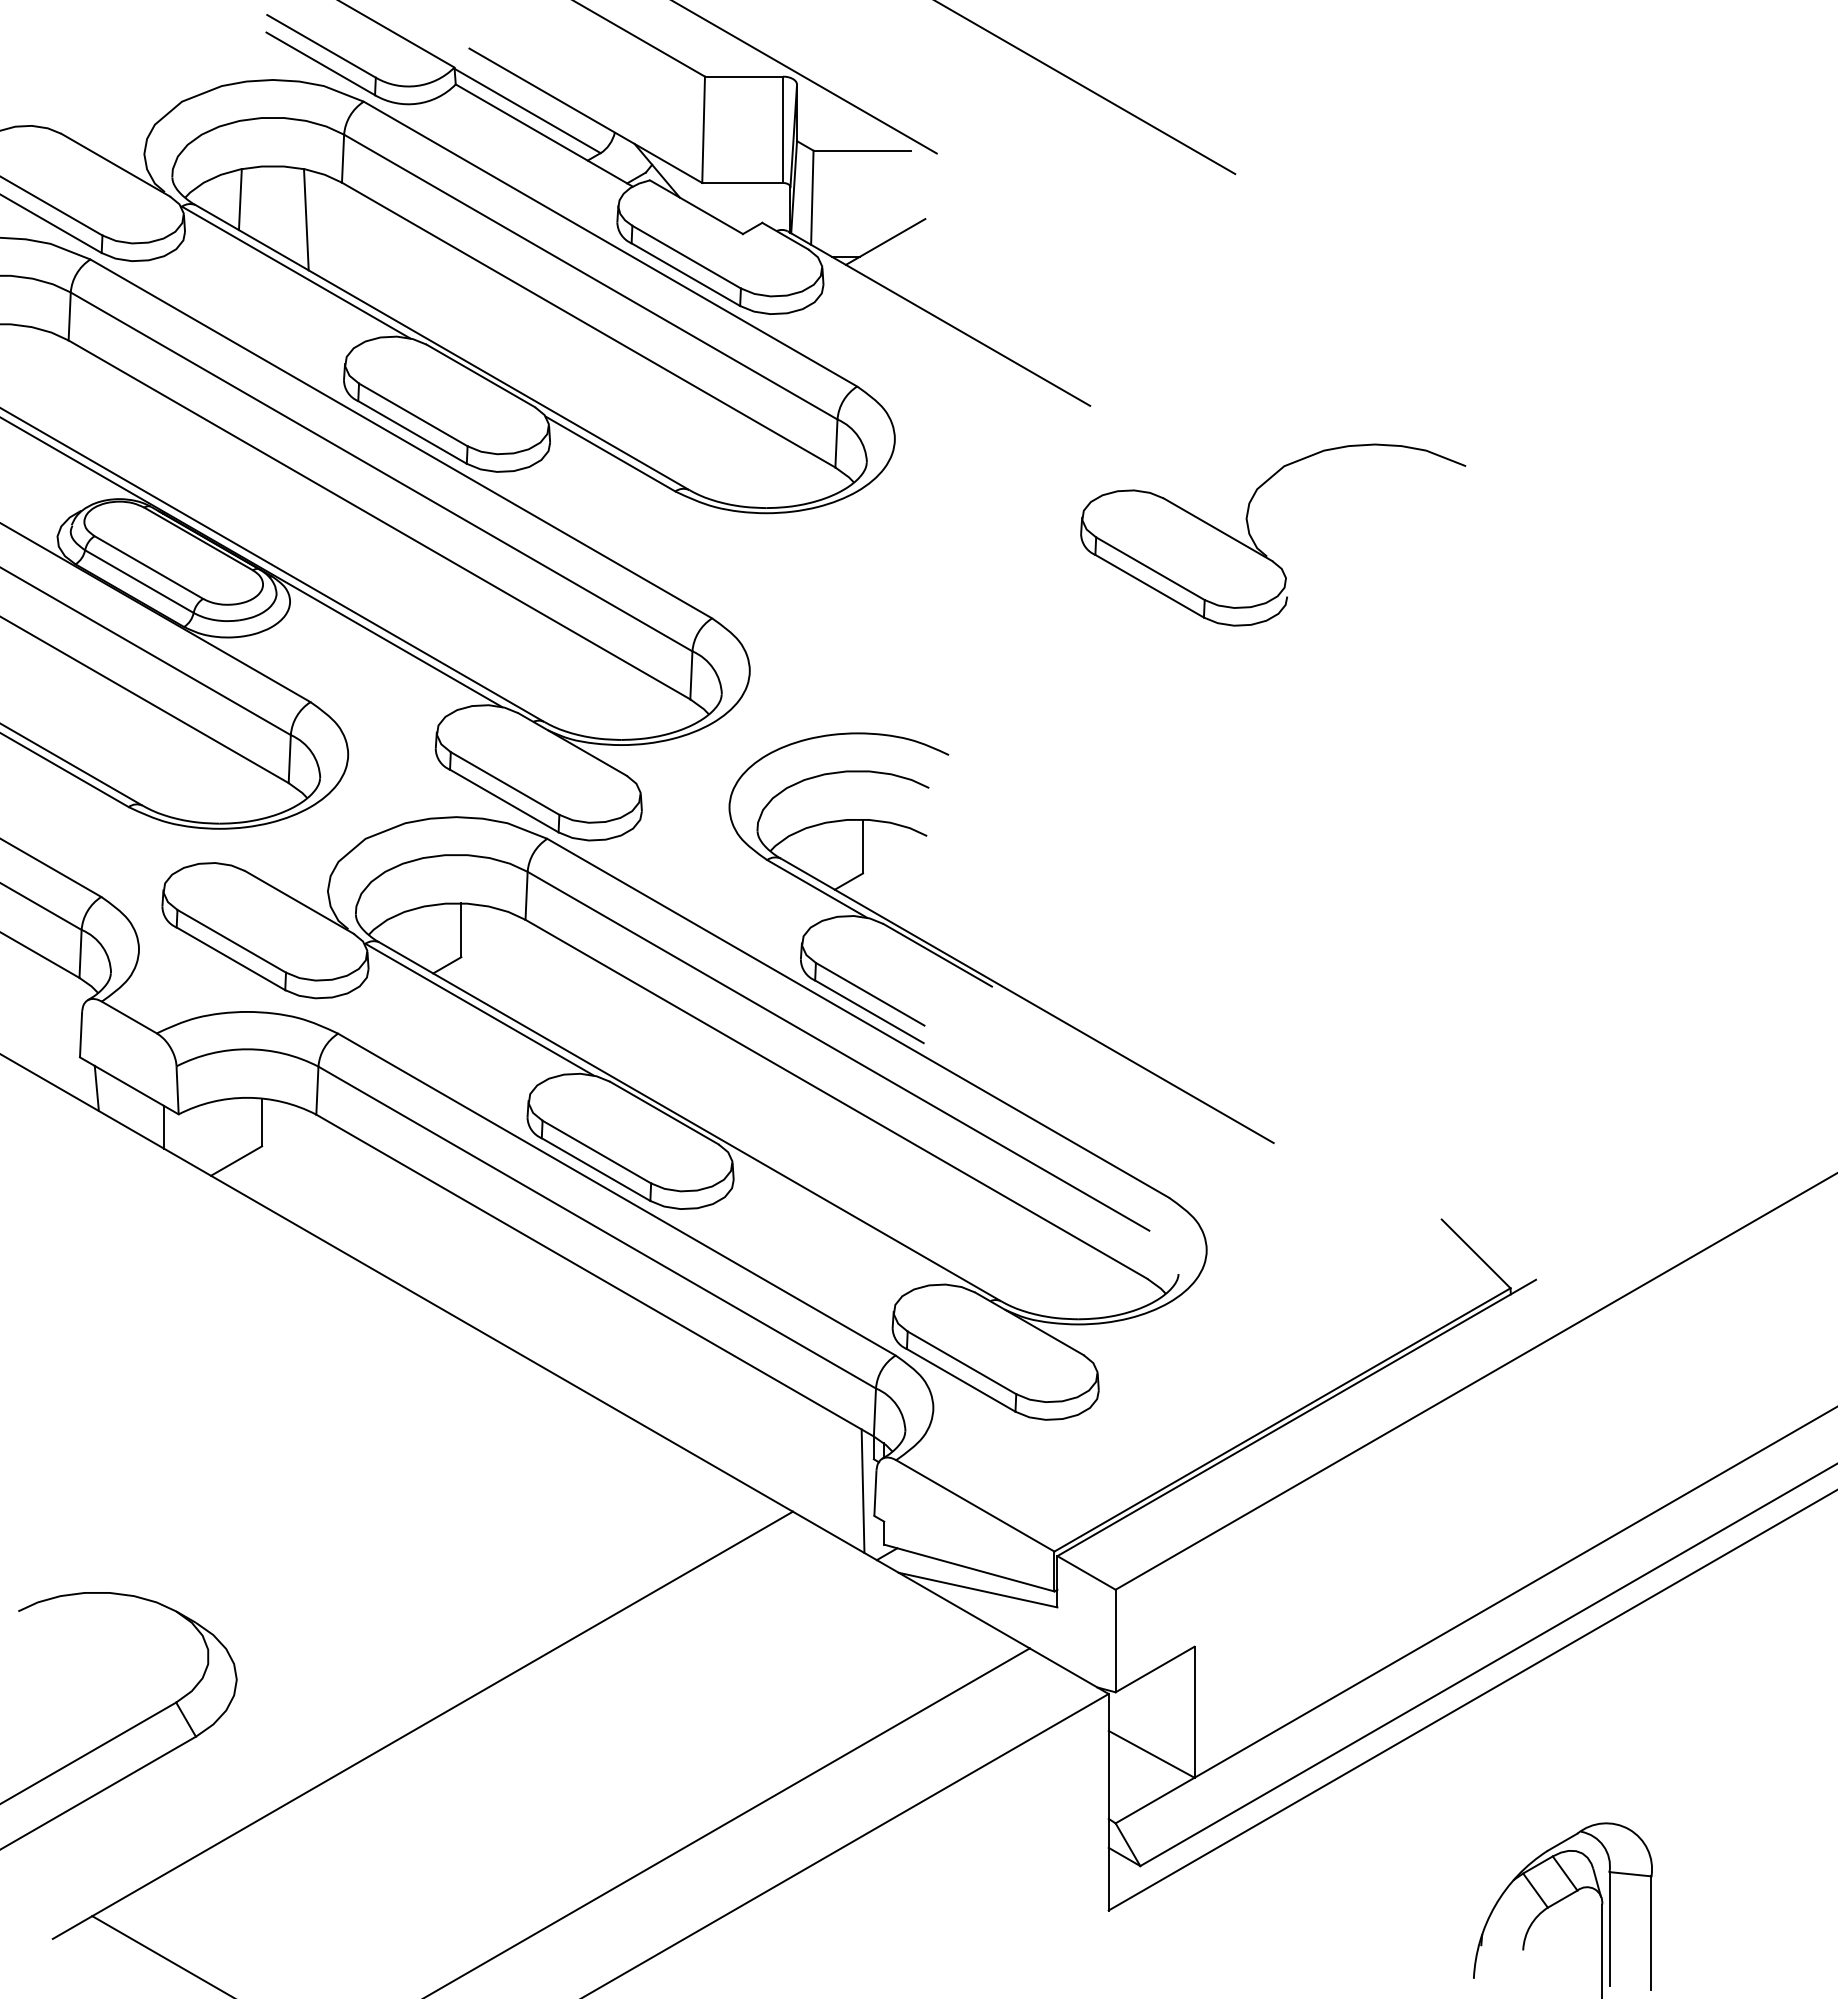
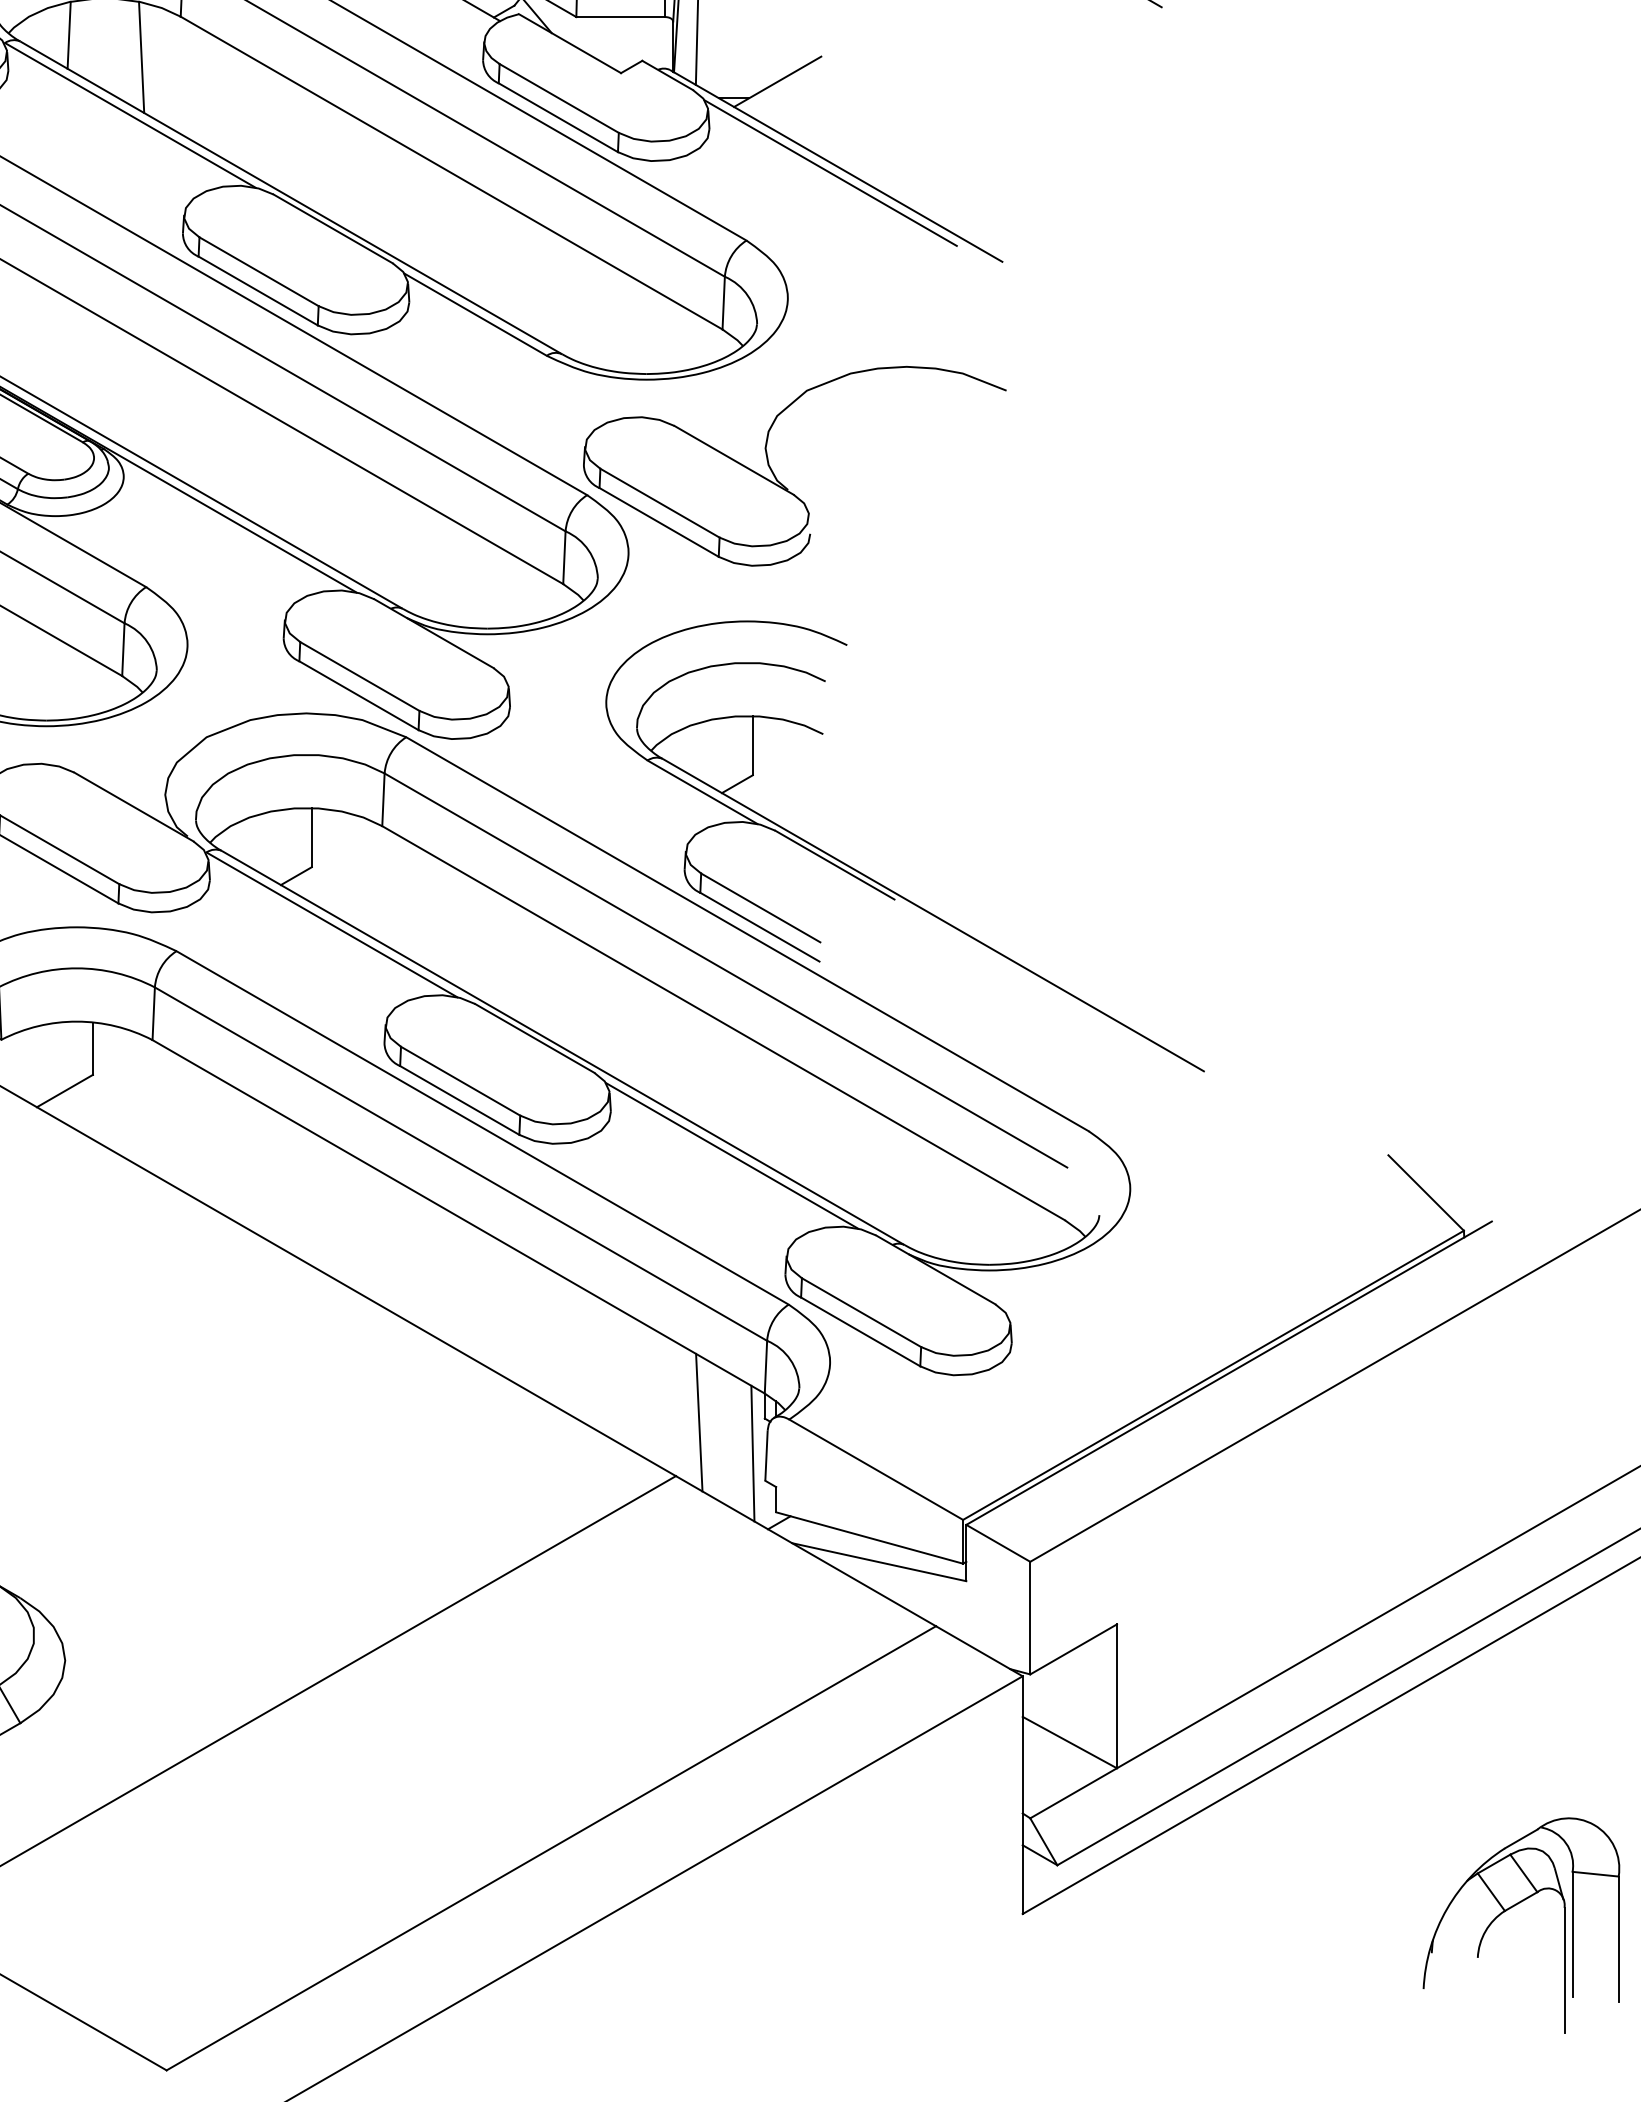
line: (933, 324) -> (830, 172), added
part: (1255, 542) -> (775, 474), moved
line: (843, 1219) -> (731, 1155), added
line: (814, 1462) -> (699, 1422), added

